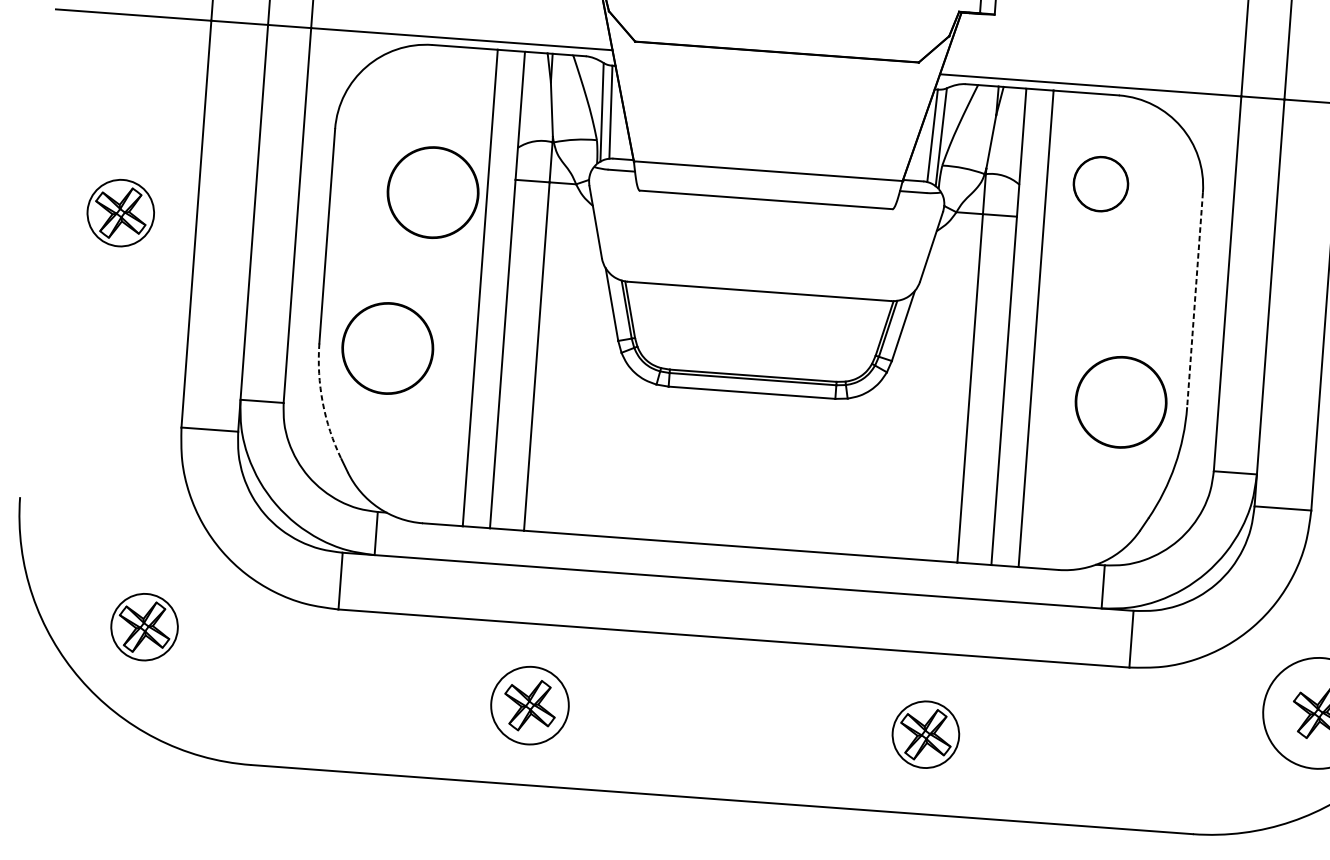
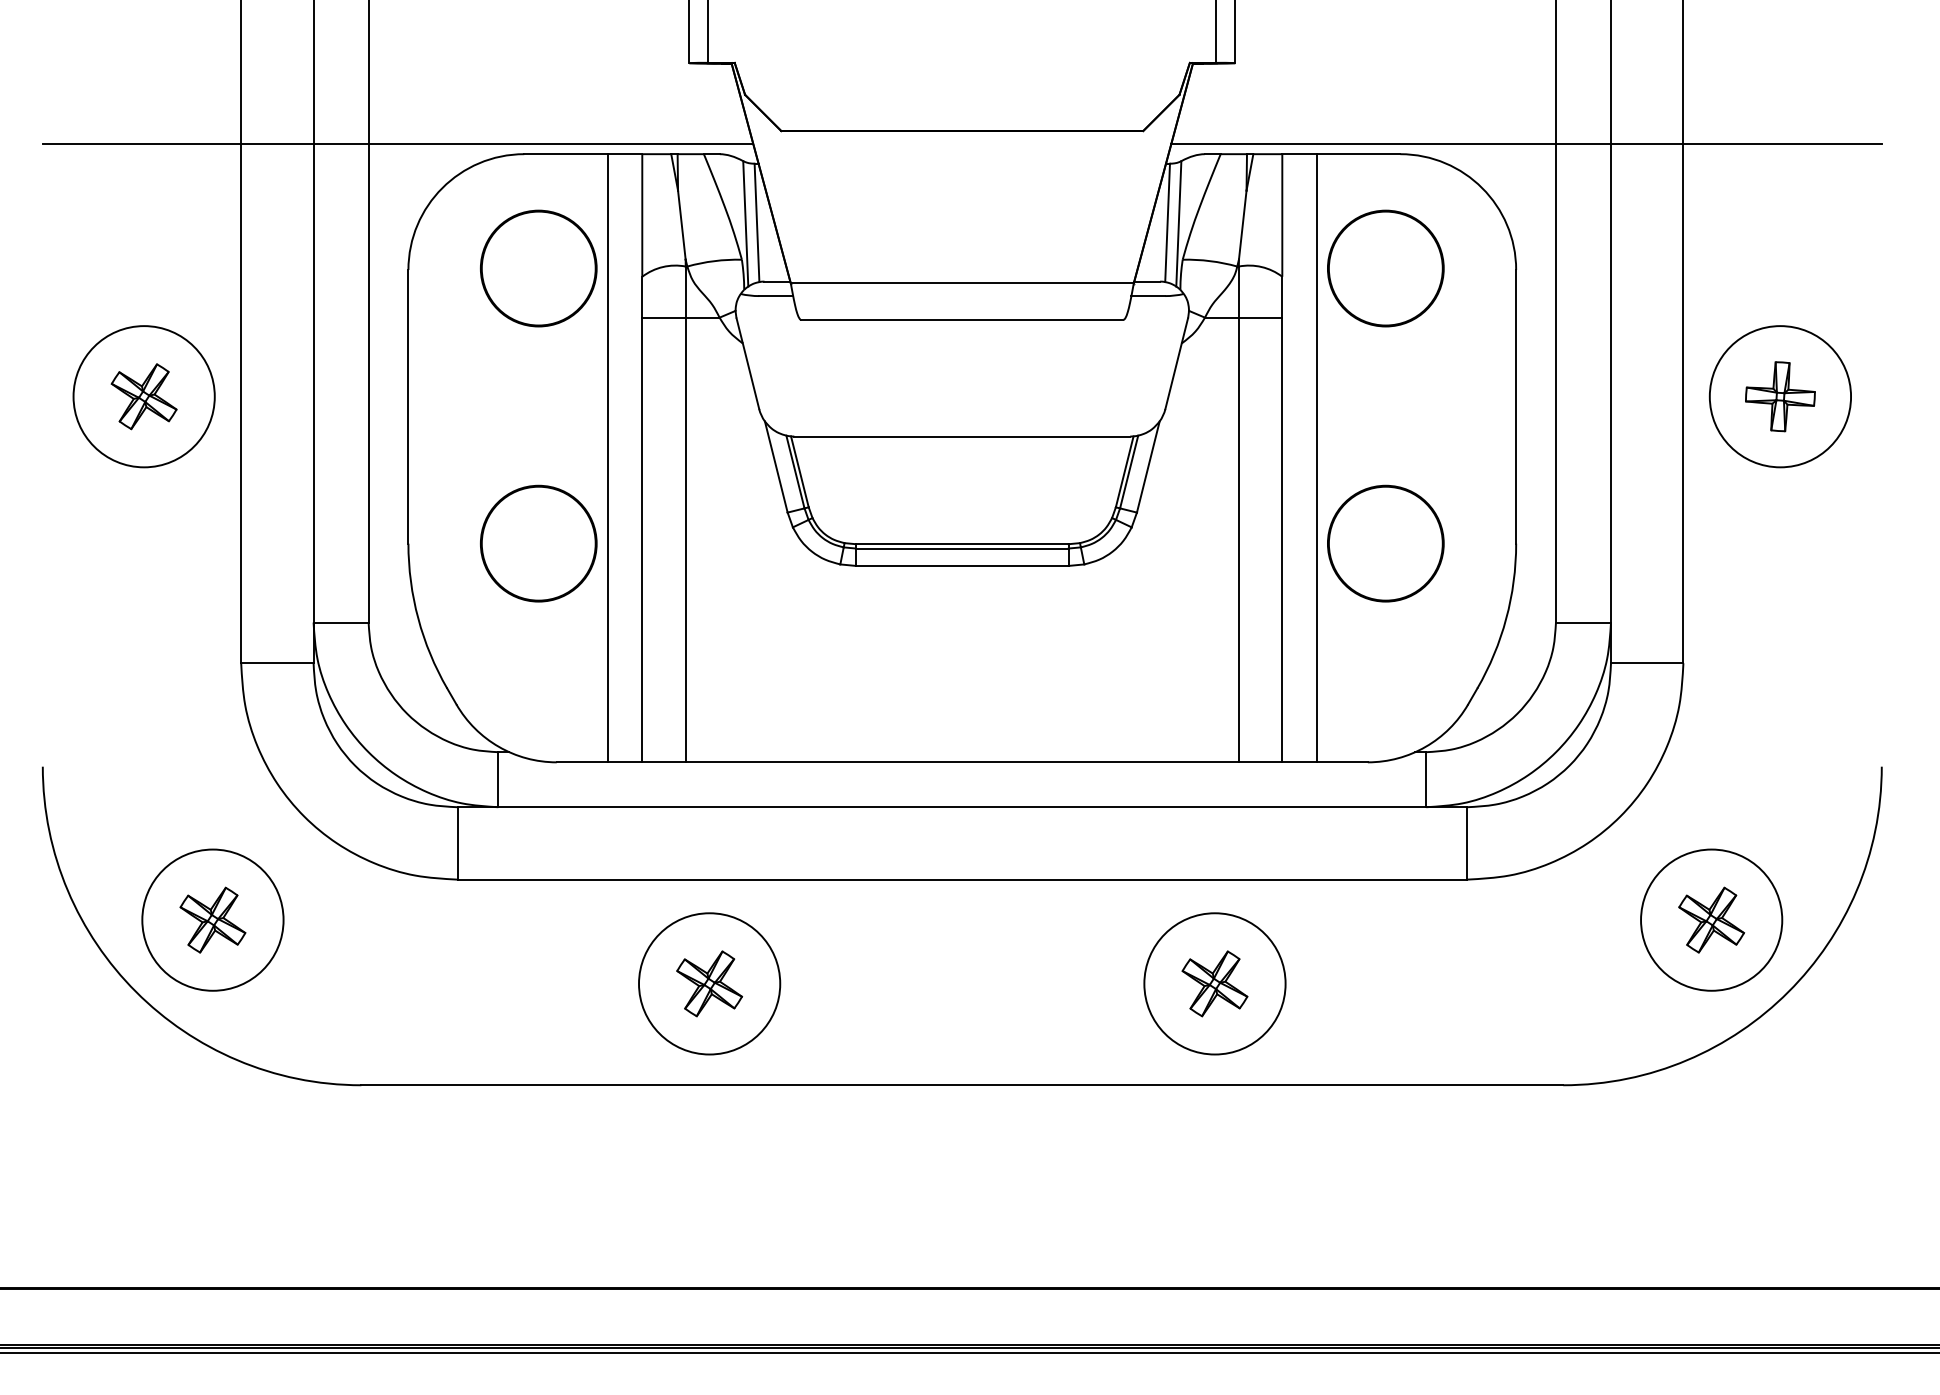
part: (1100, 184) -> (1385, 268), size x1.67
part: (432, 192) -> (538, 268), moved
circle: (120, 212) -> (143, 396), size x1.67
line: (1195, 299) -> (1516, 406), dashed -> solid
part: (387, 348) -> (538, 543), moved
arc: (322, 402) -> (418, 618), dashed -> solid
part: (1120, 402) -> (1385, 543), moved
circle: (144, 626) -> (212, 919), size x1.67
circle: (529, 705) -> (709, 983), size x1.43
circle: (925, 734) -> (1214, 983), size x1.67

